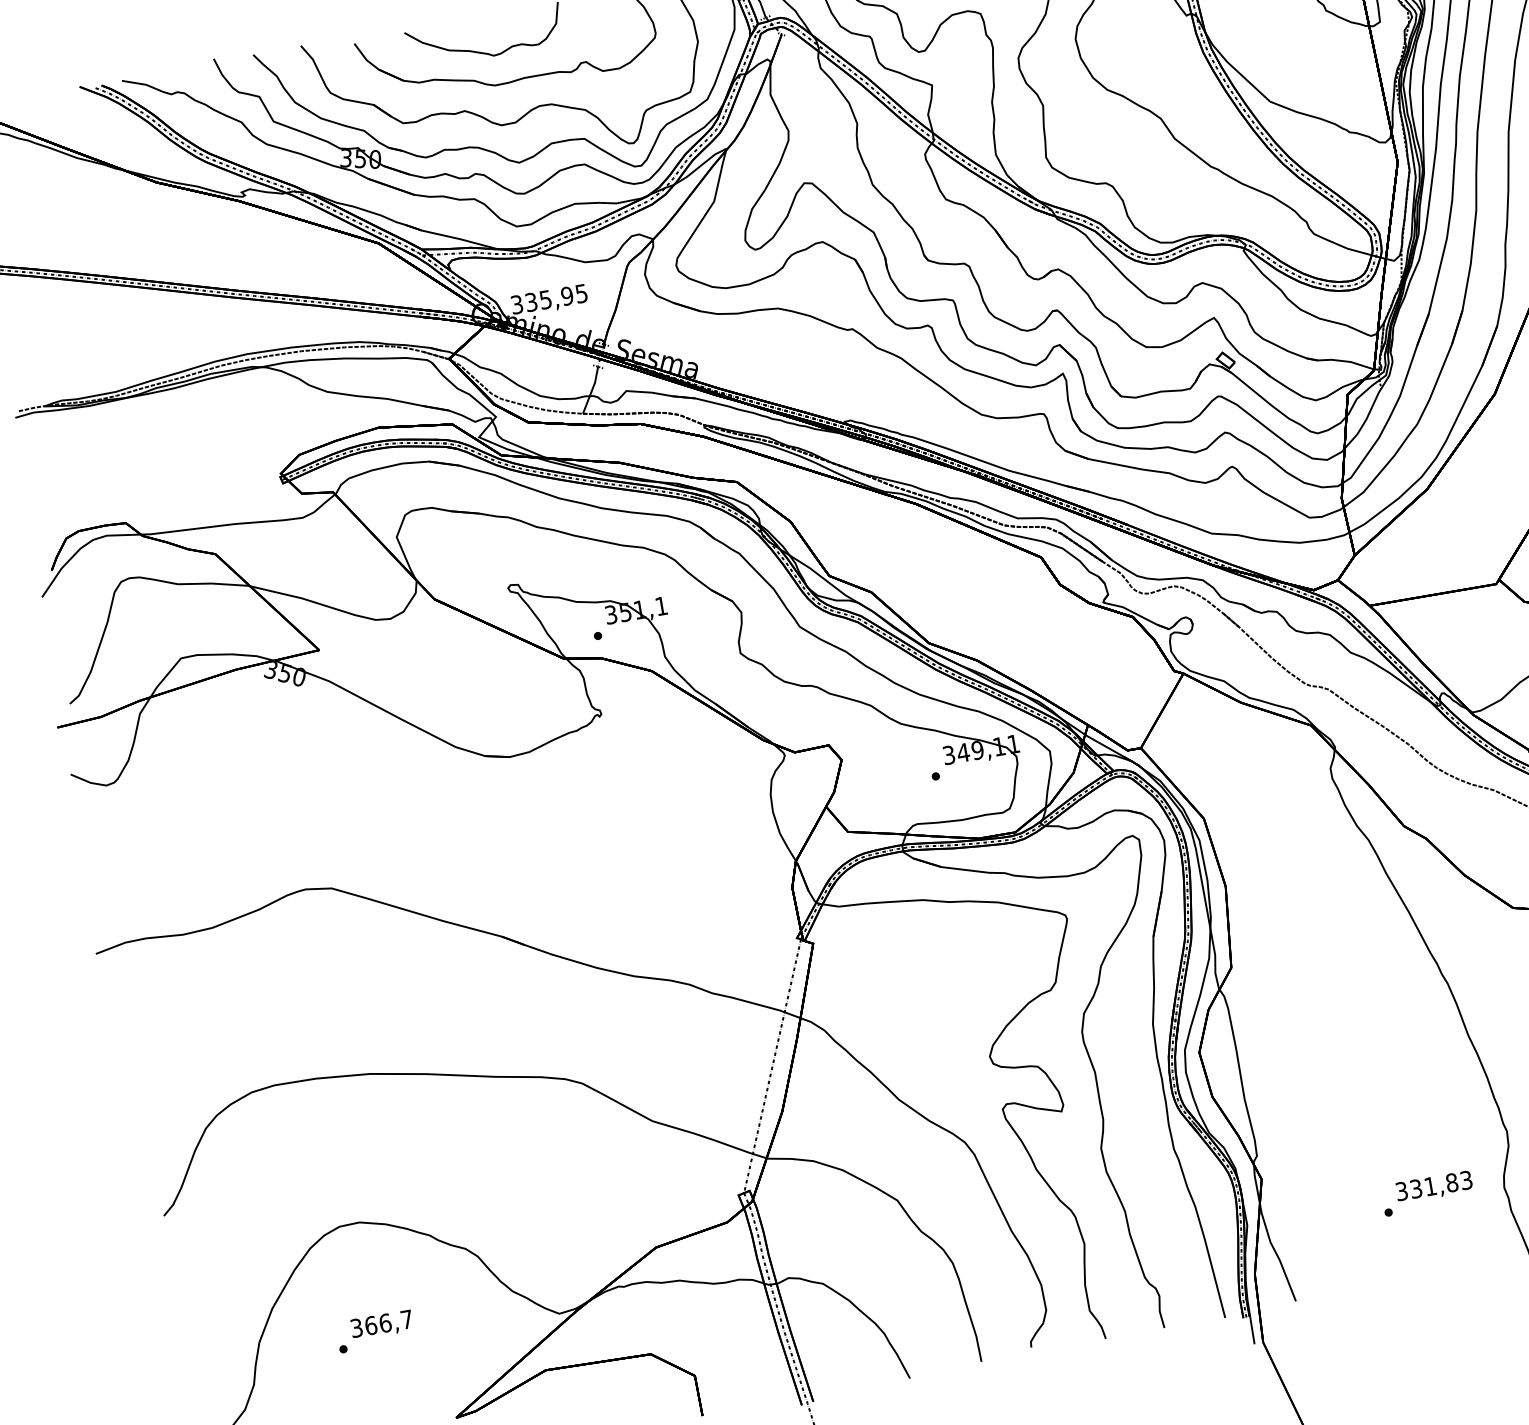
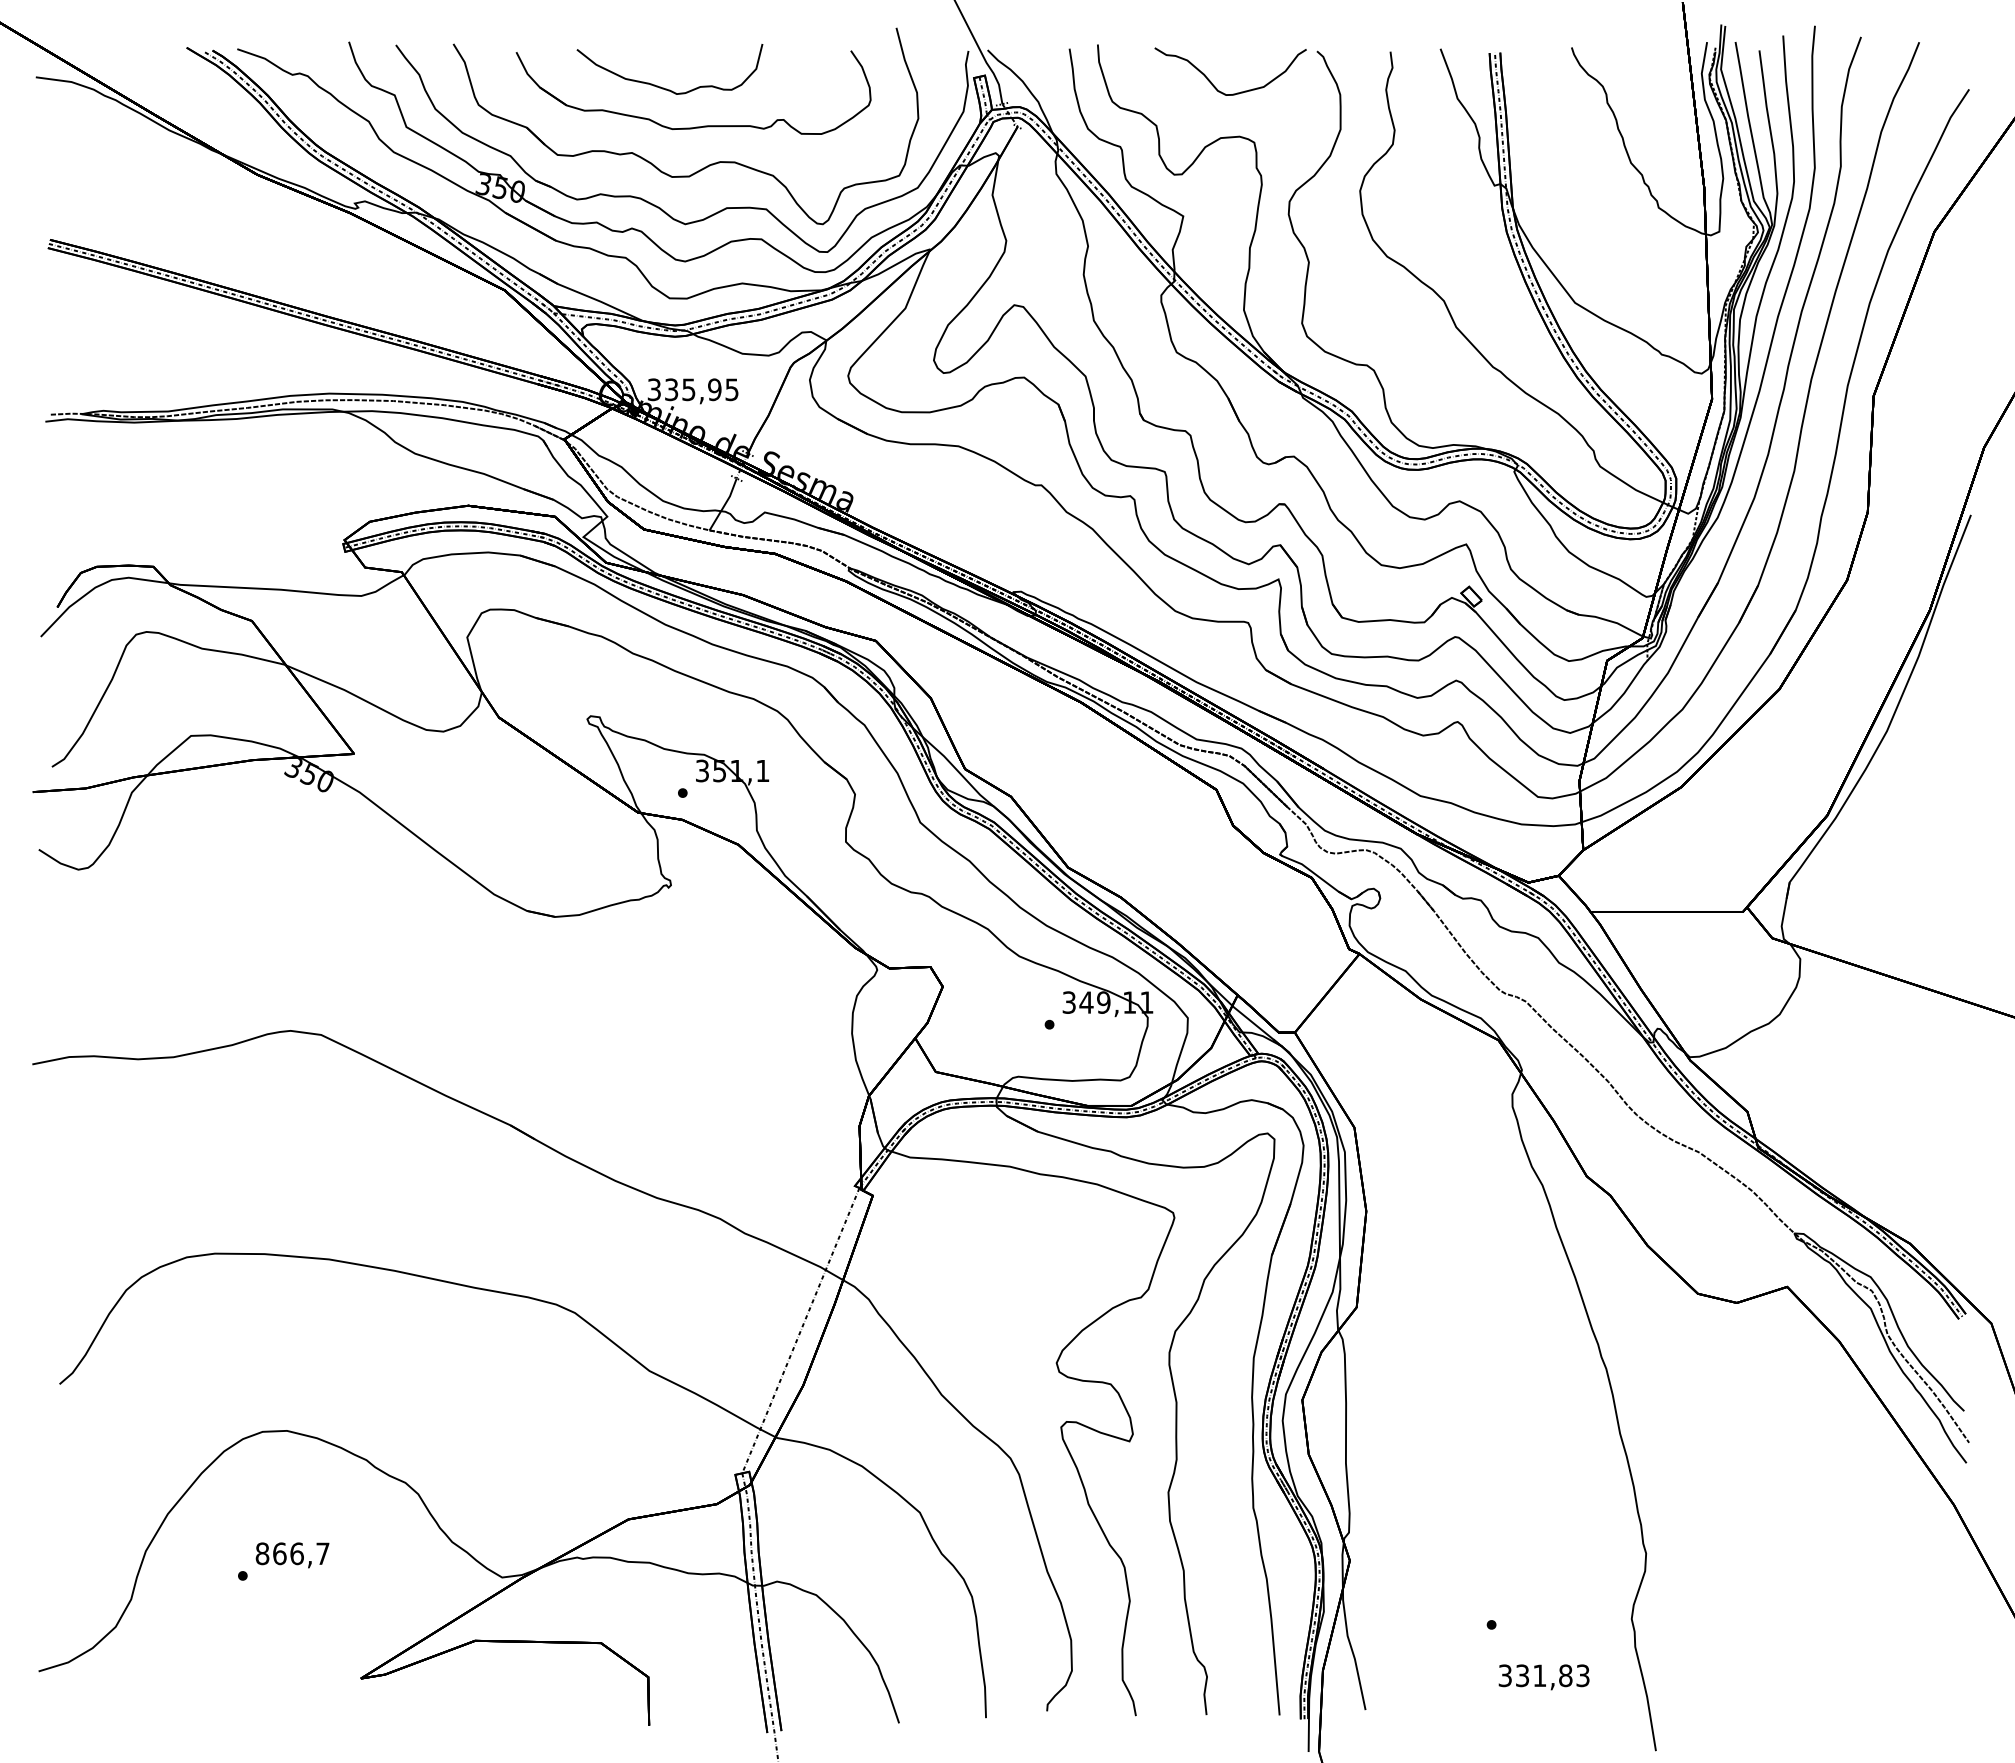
text: (1433, 1187) -> (1543, 1677), moved
text: (356, 1327) -> (262, 1553), 366,7 -> 866,7

